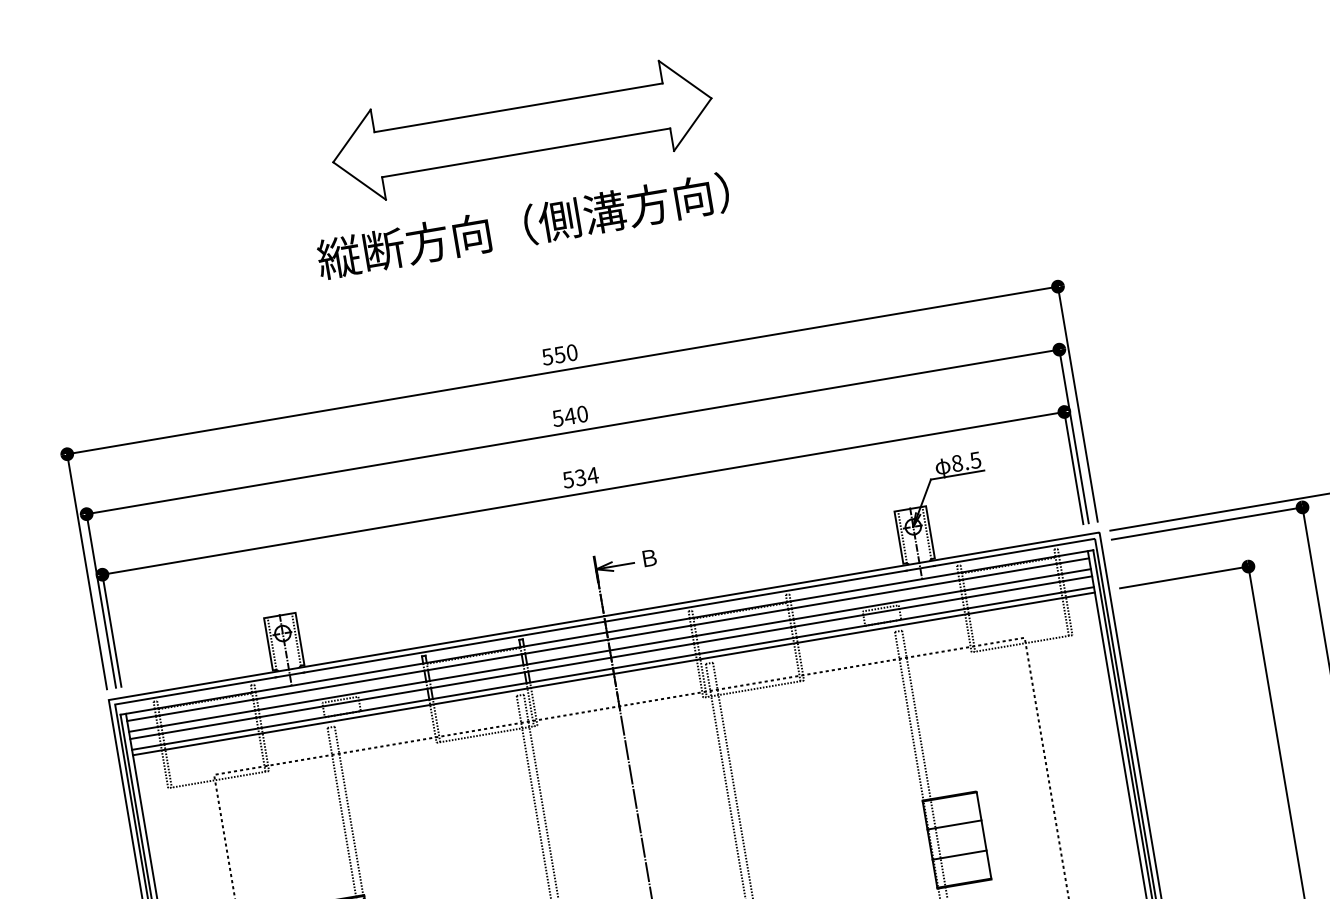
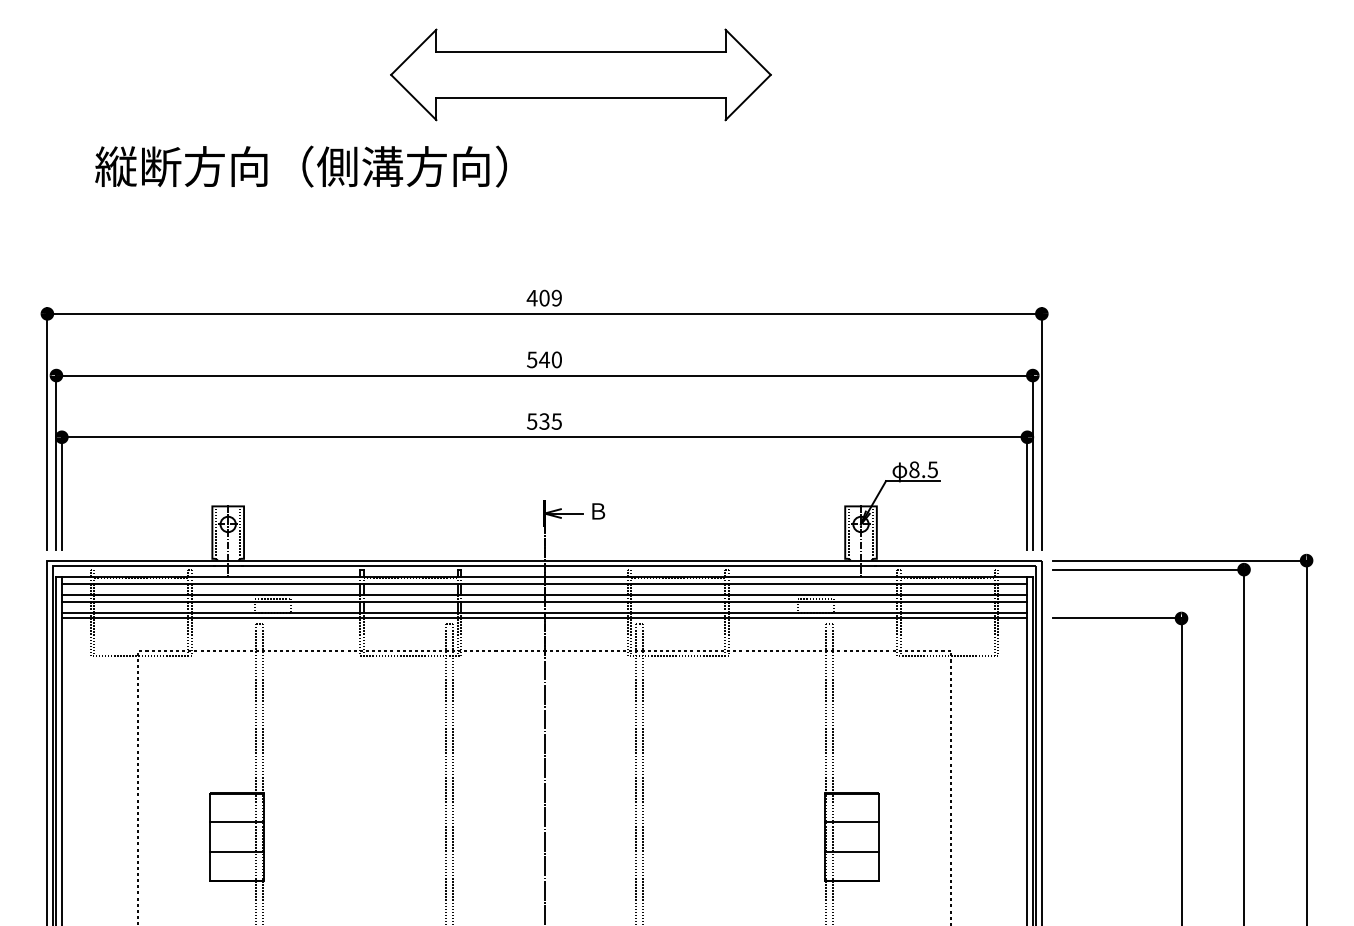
part: (521, 129) -> (580, 74), moved
text: (522, 226) -> (300, 166), moved
text: (558, 354) -> (543, 297), 550 -> 409
text: (592, 475) -> (556, 421), 534 -> 535

